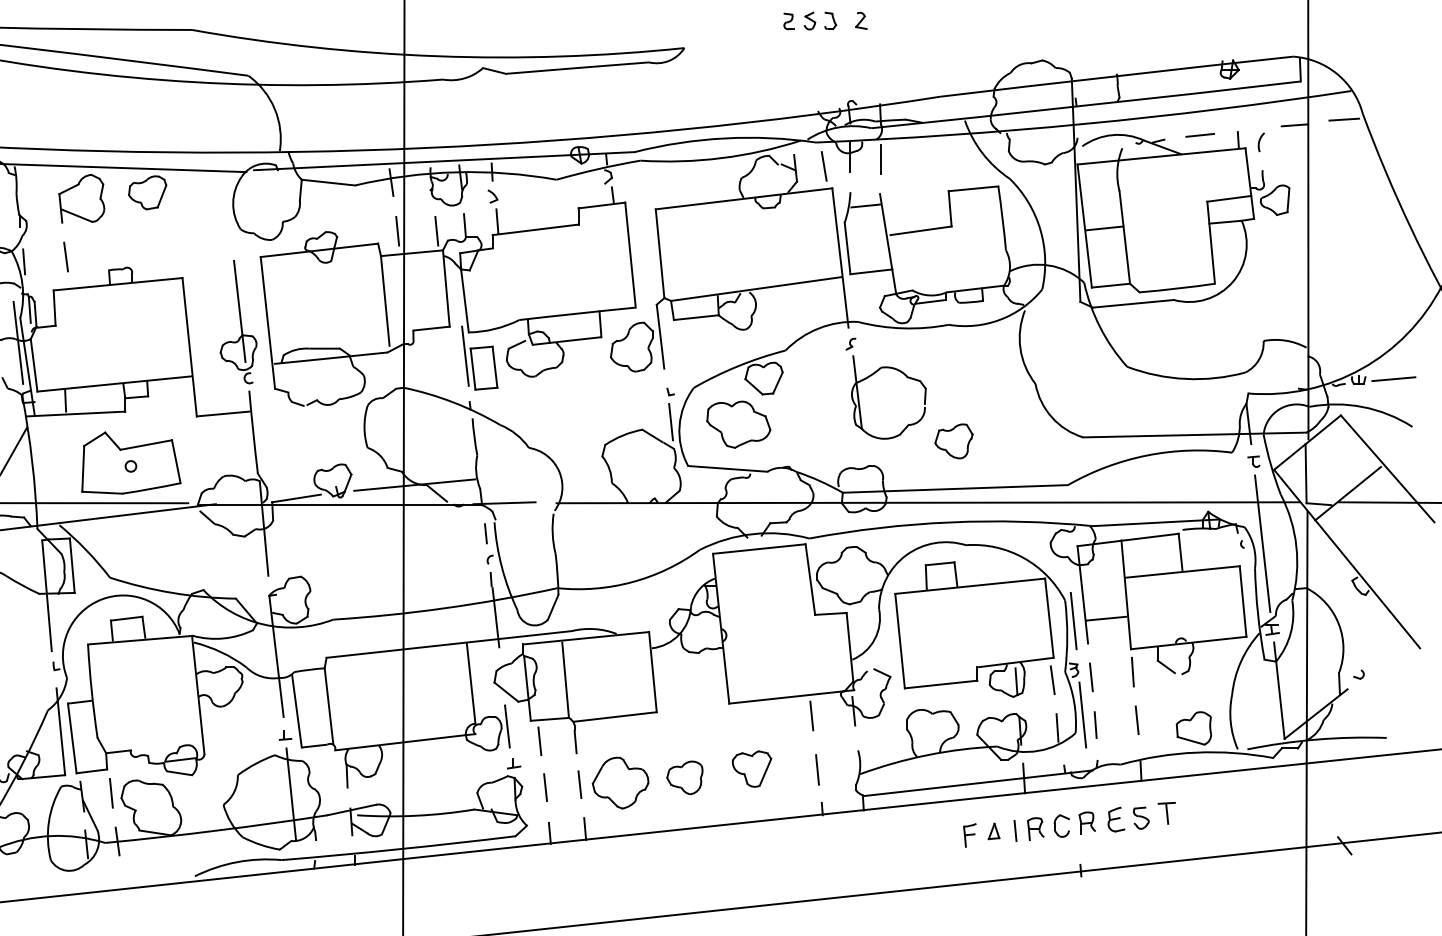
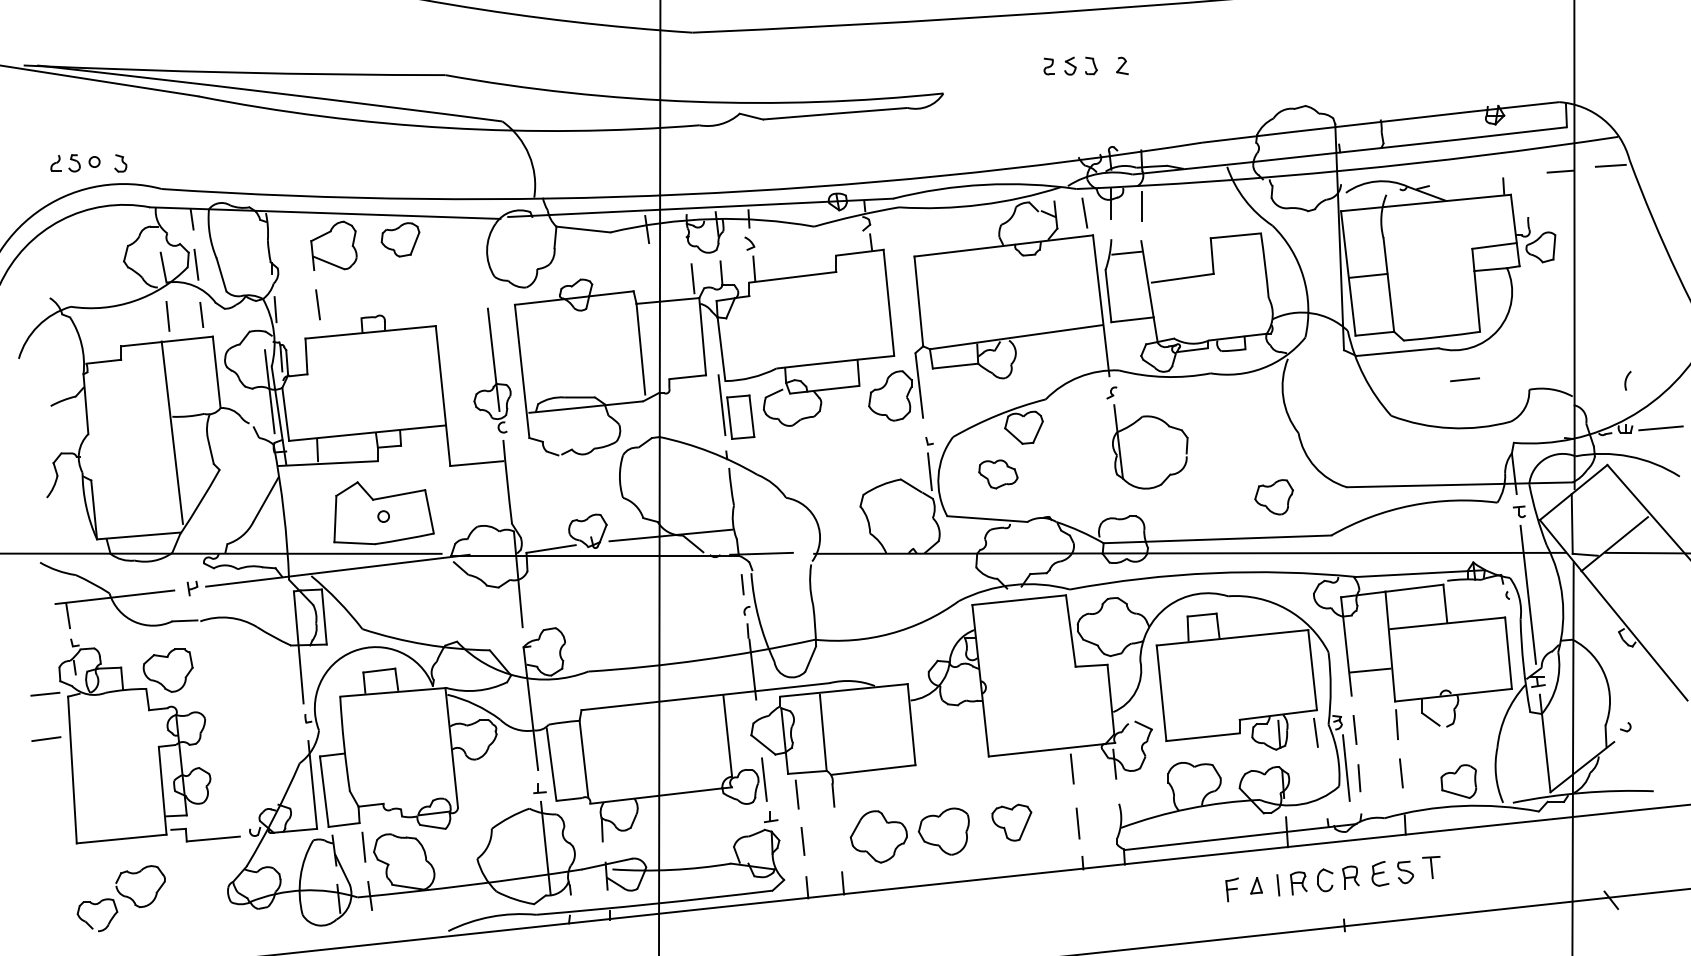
line: (1199, 135) -> (1464, 379), moved
arc: (1259, 142) -> (1626, 380), moved
line: (396, 231) -> (652, 278), removed
part: (738, 424) -> (998, 474), size x0.6
part: (953, 441) -> (1273, 497), moved
line: (1074, 620) -> (1337, 672), removed
line: (1057, 728) -> (1320, 781), removed
part: (684, 777) -> (943, 831), size x1.4
line: (579, 784) -> (837, 838), removed

